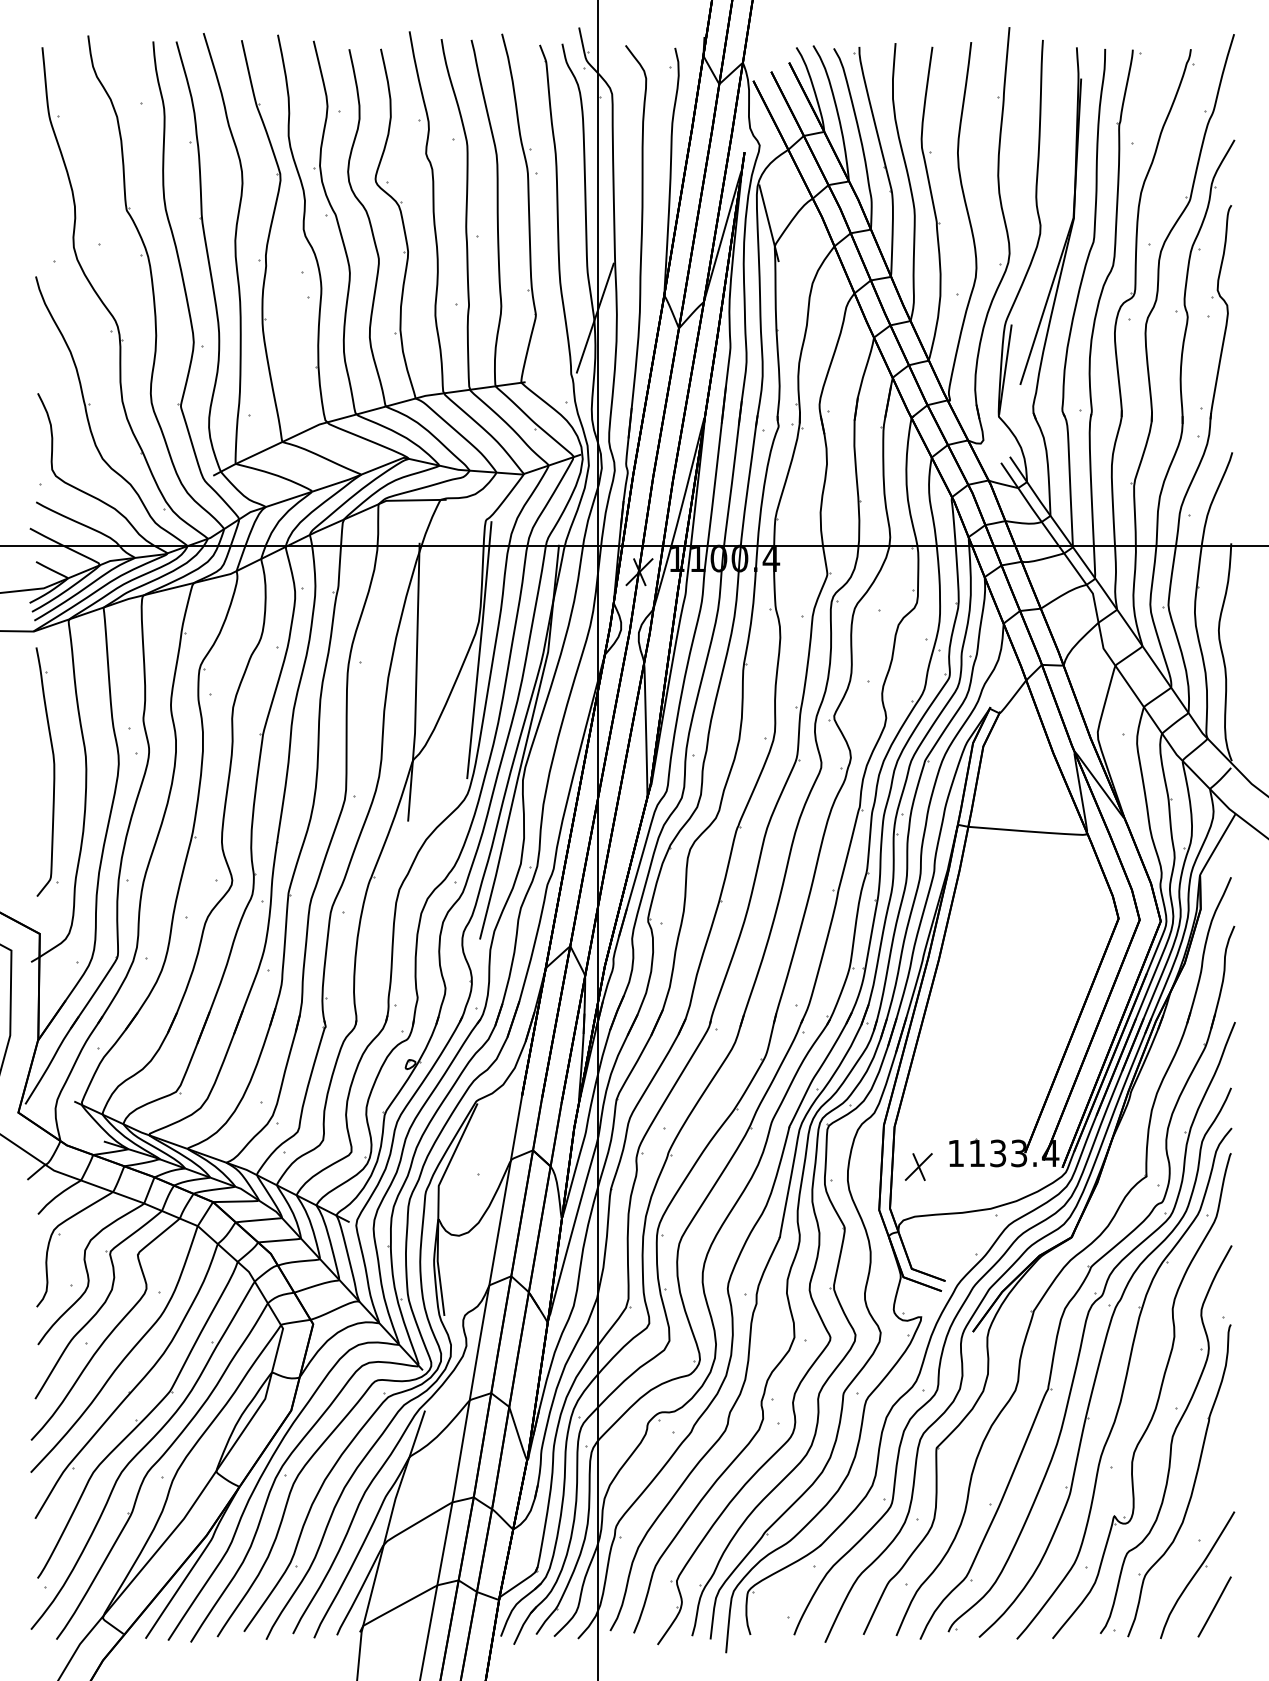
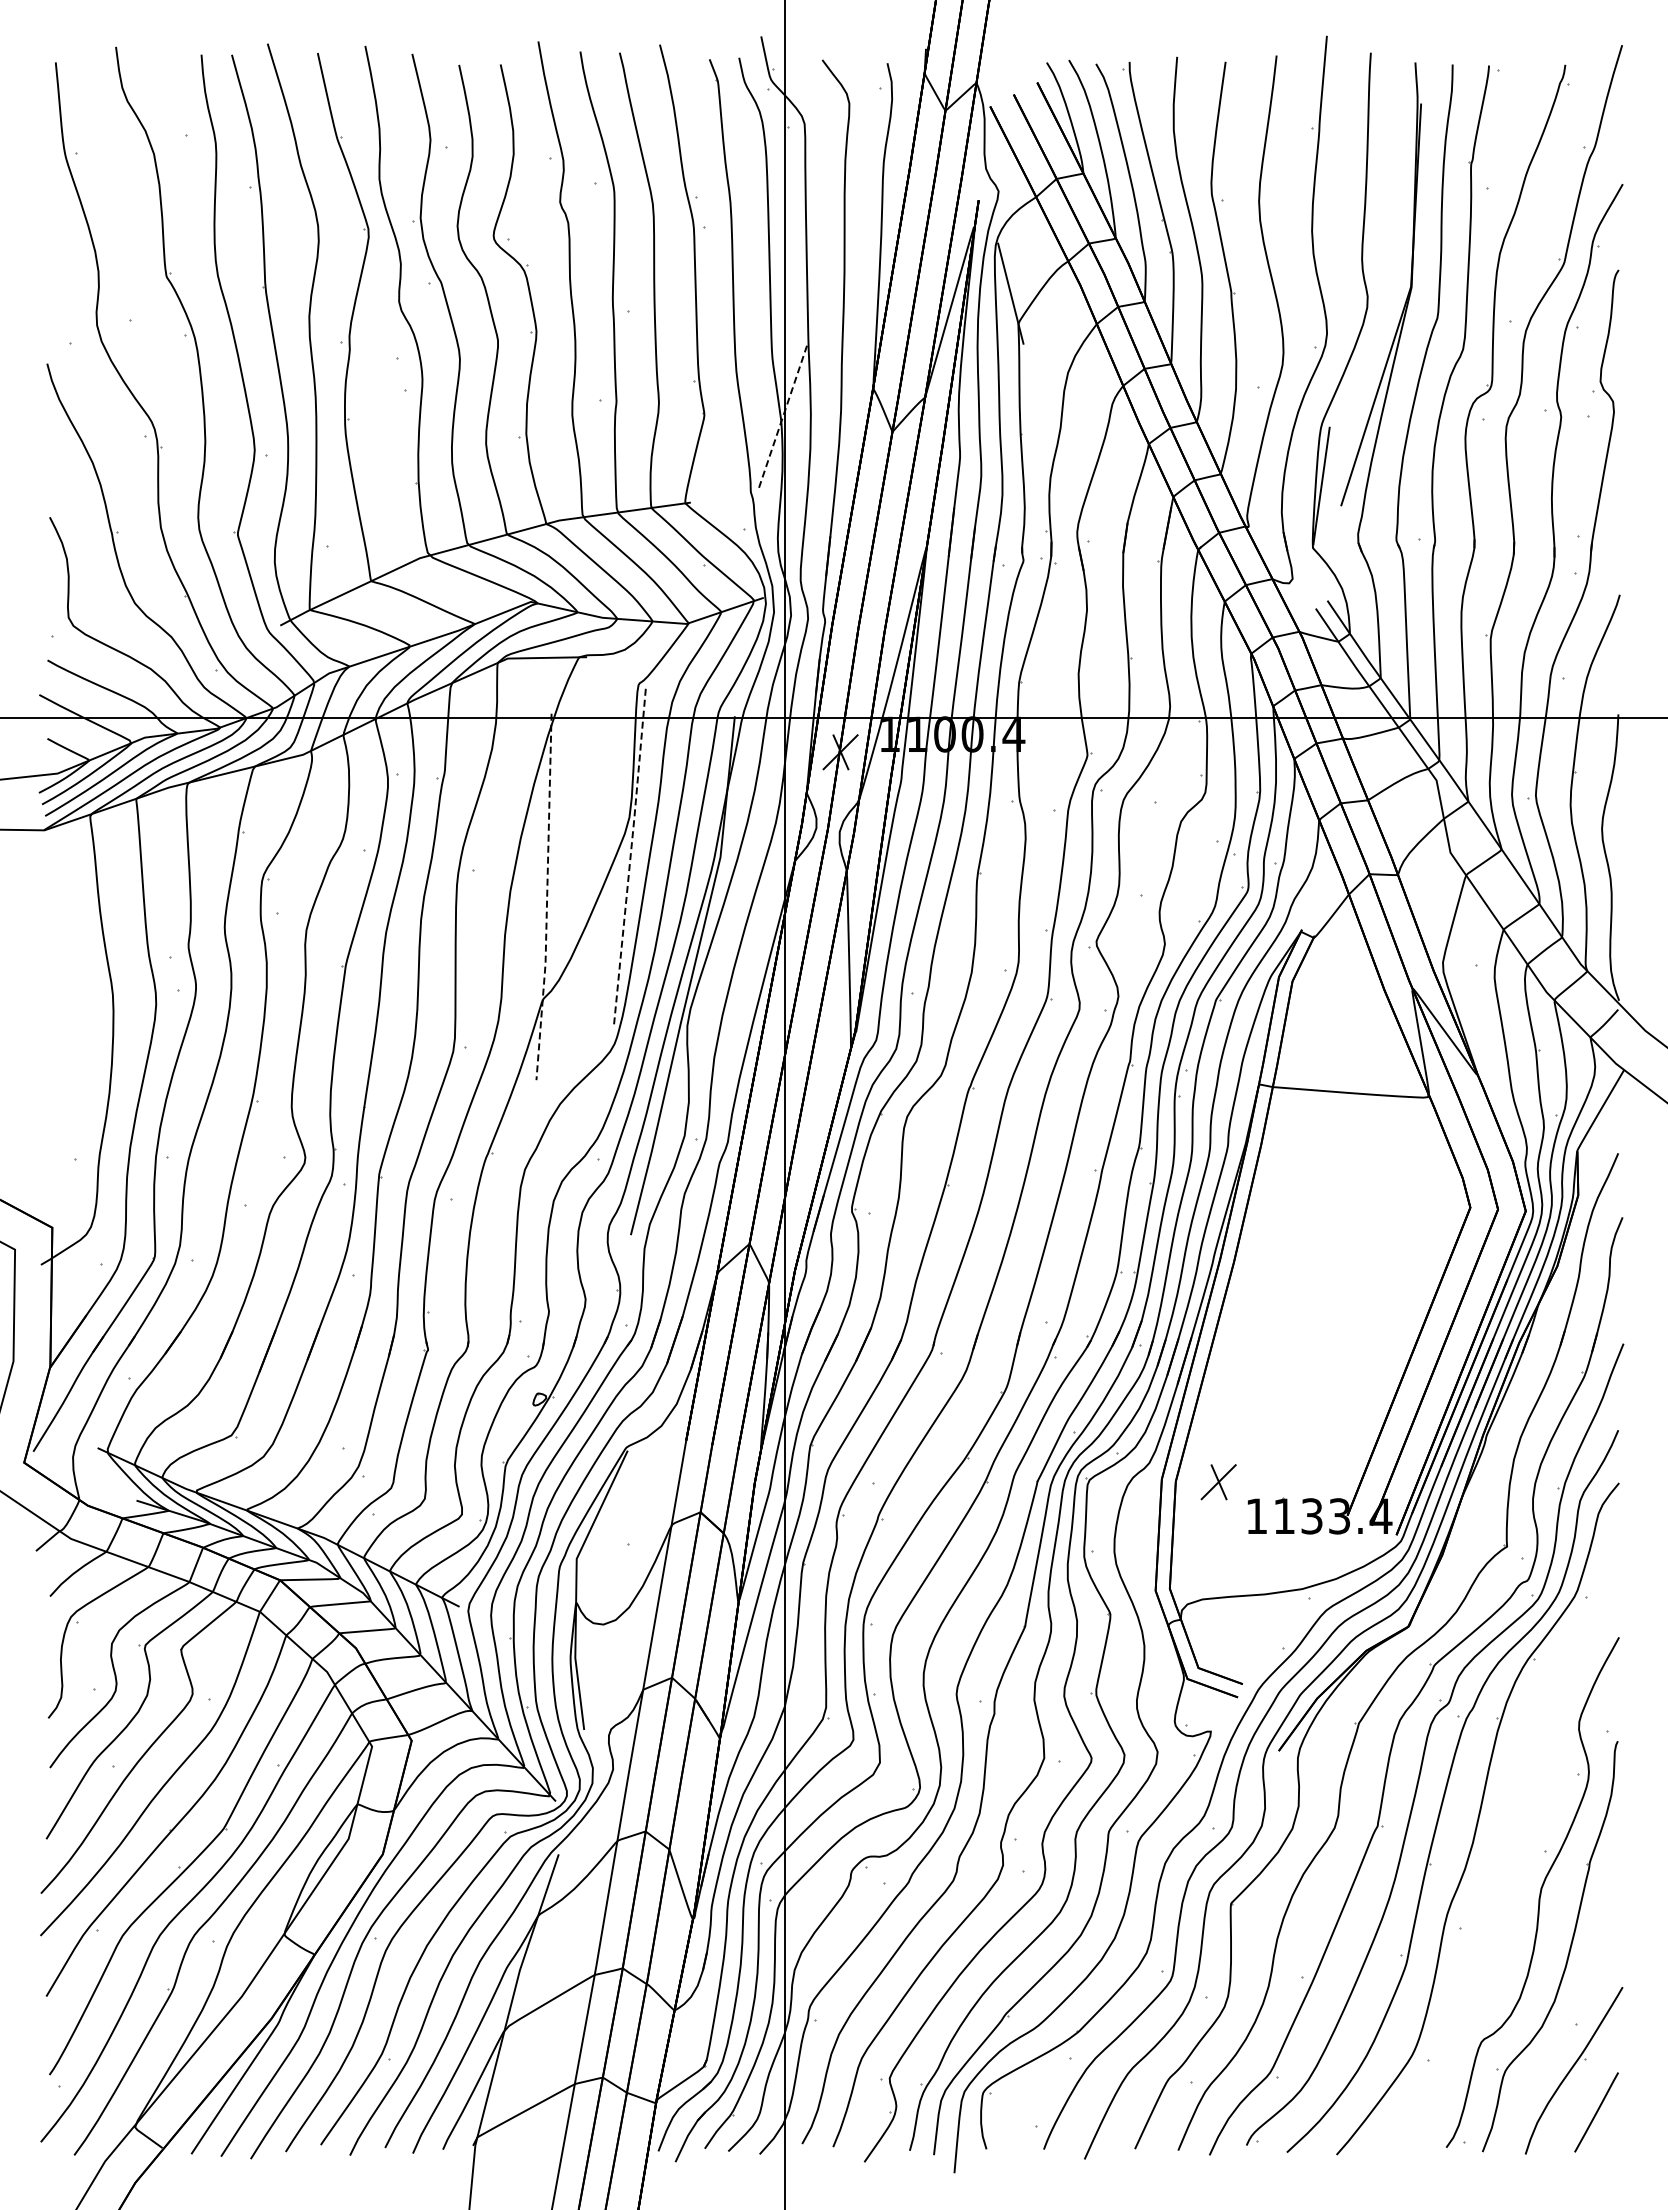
line: (595, 318) -> (782, 418), solid -> dashed
line: (479, 649) -> (630, 853), solid -> dashed
line: (416, 683) -> (547, 898), solid -> dashed
part: (53, 771) -> (70, 1014), removed
part: (918, 1167) -> (1218, 1482), moved
part: (1156, 1401) -> (1520, 1842), removed

